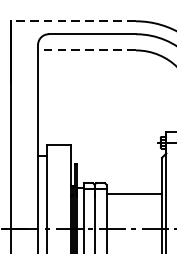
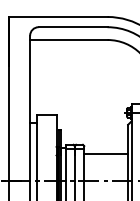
line: (72, 20) -> (57, 16), dashed -> solid
line: (86, 49) -> (68, 39), dashed -> solid

